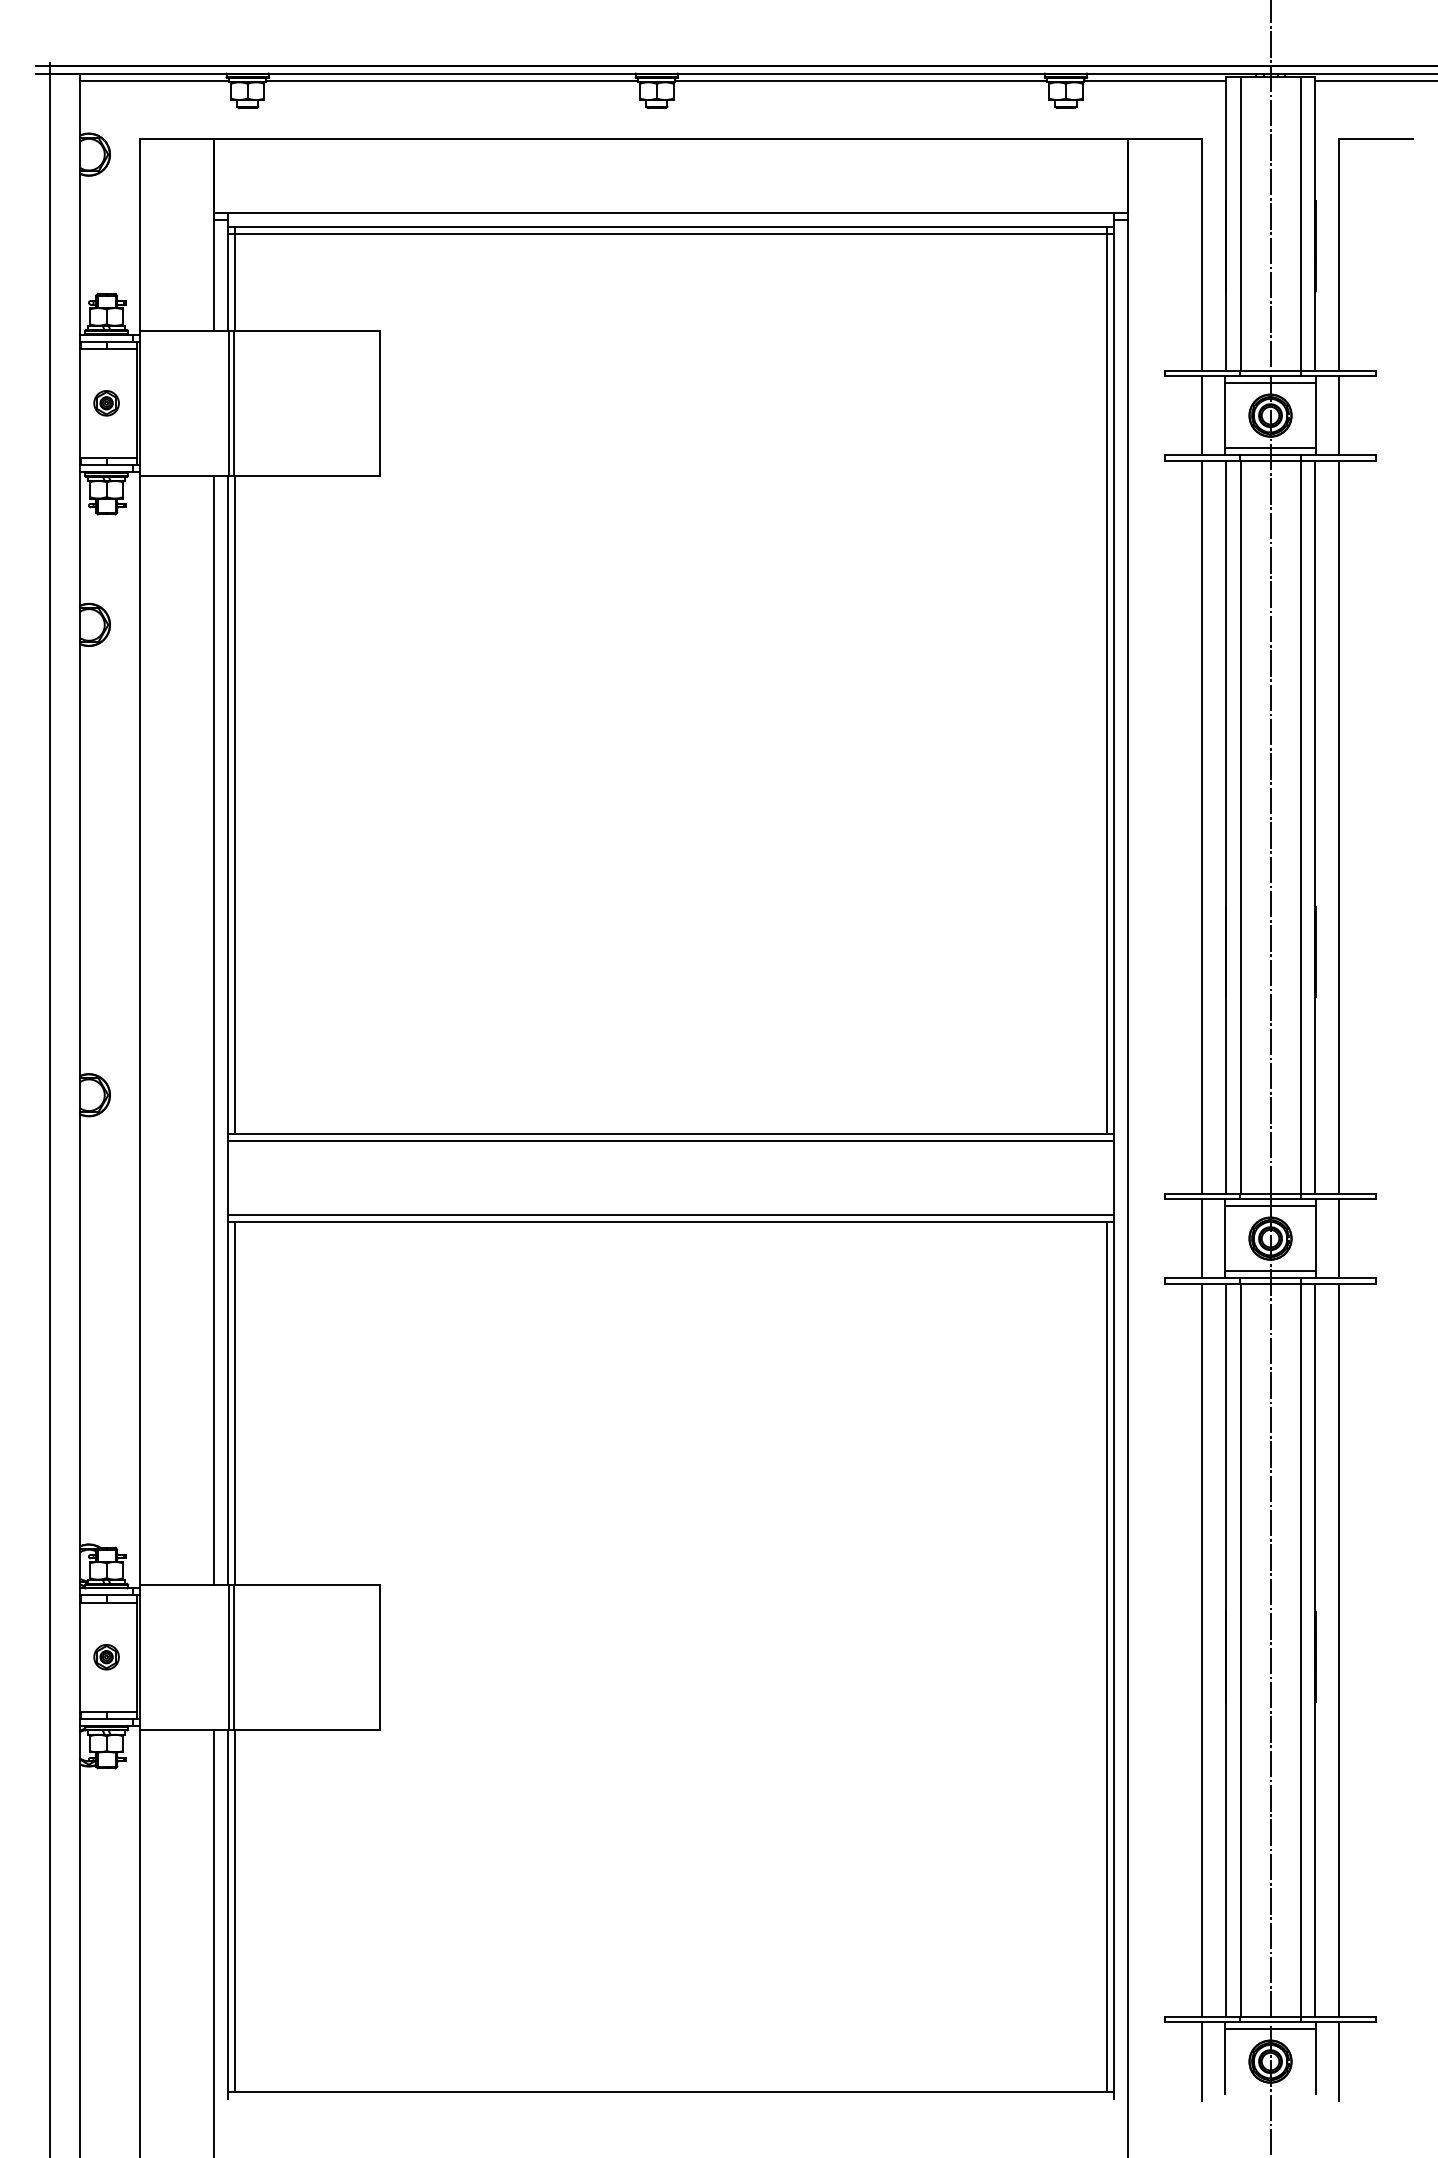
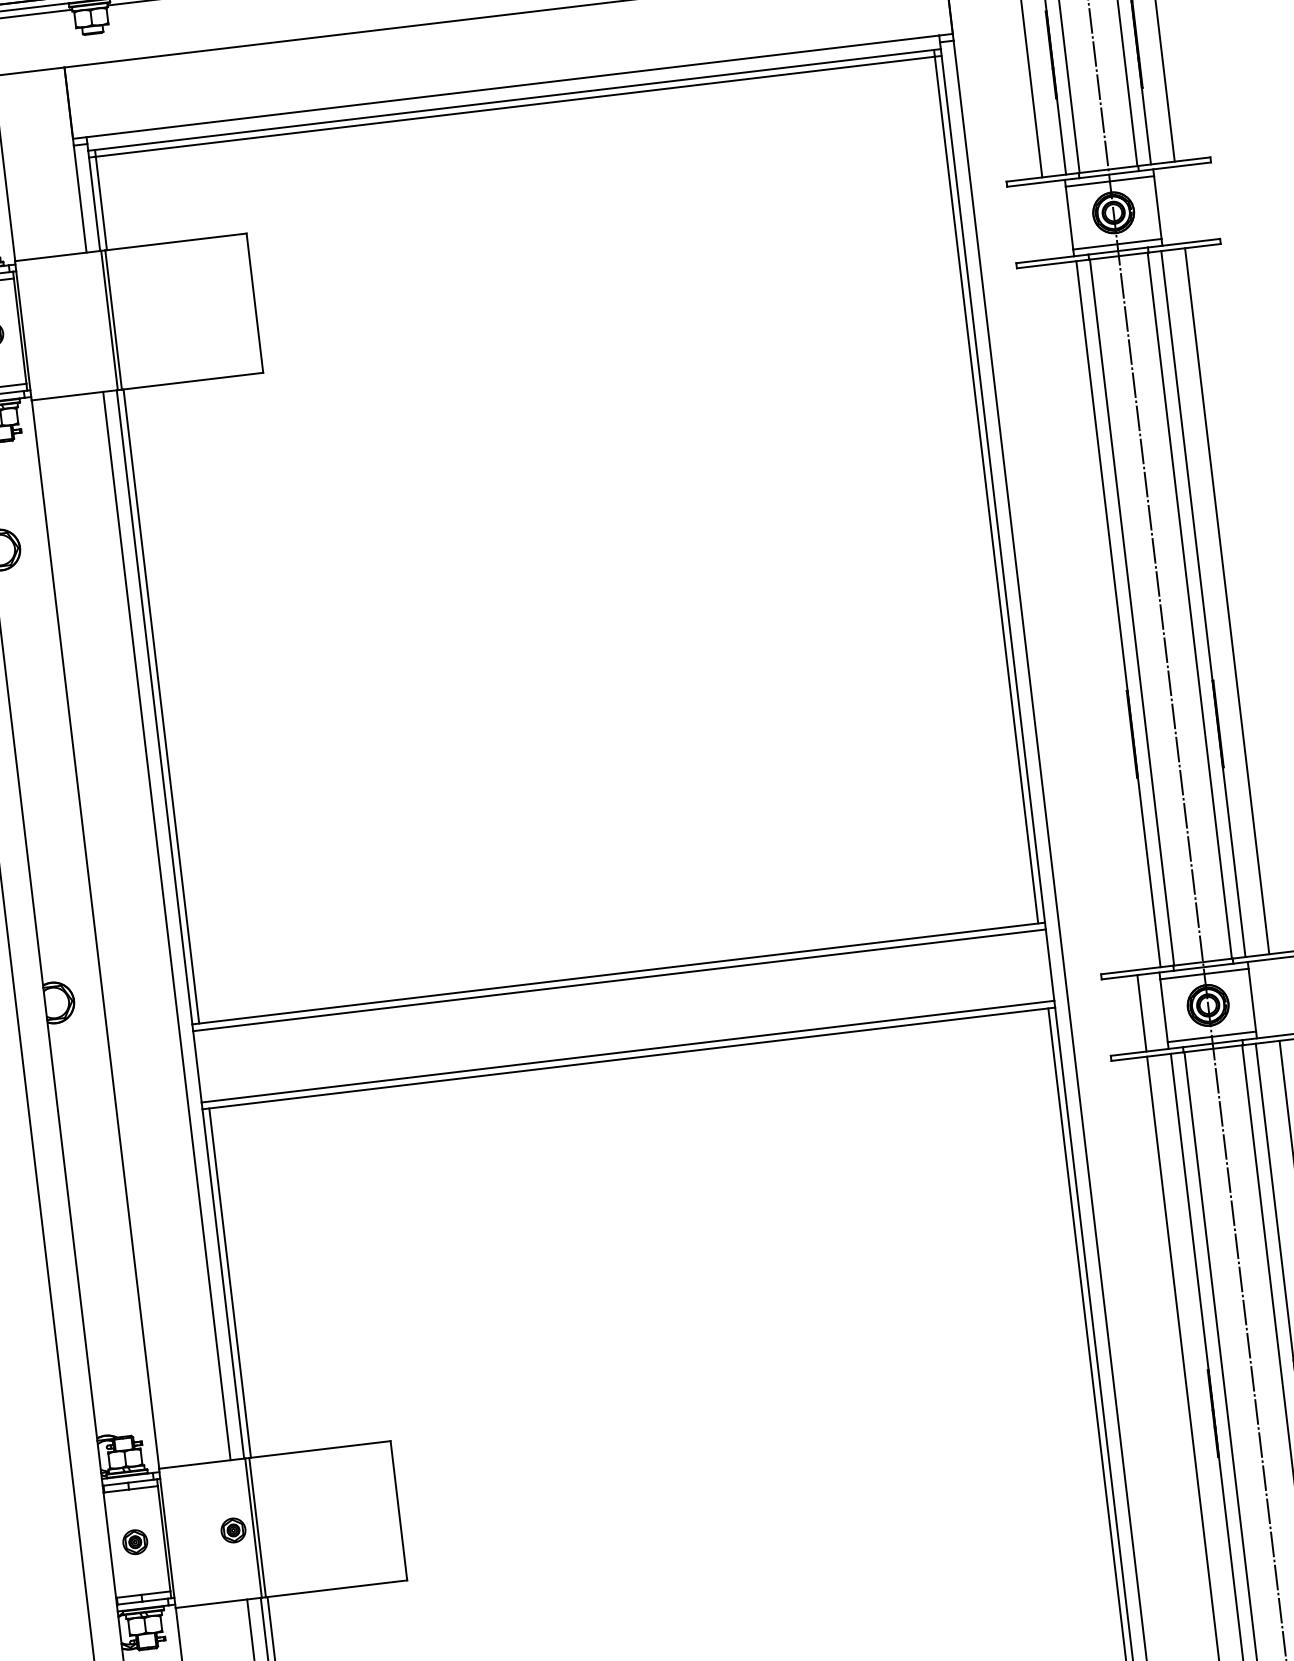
line: (1201, 415) -> (1047, 220), removed
line: (1339, 415) -> (1180, 204), removed
line: (1201, 826) -> (1094, 616), removed
line: (1339, 1238) -> (1274, 997), removed
part: (208, 1657) -> (233, 1530), added

